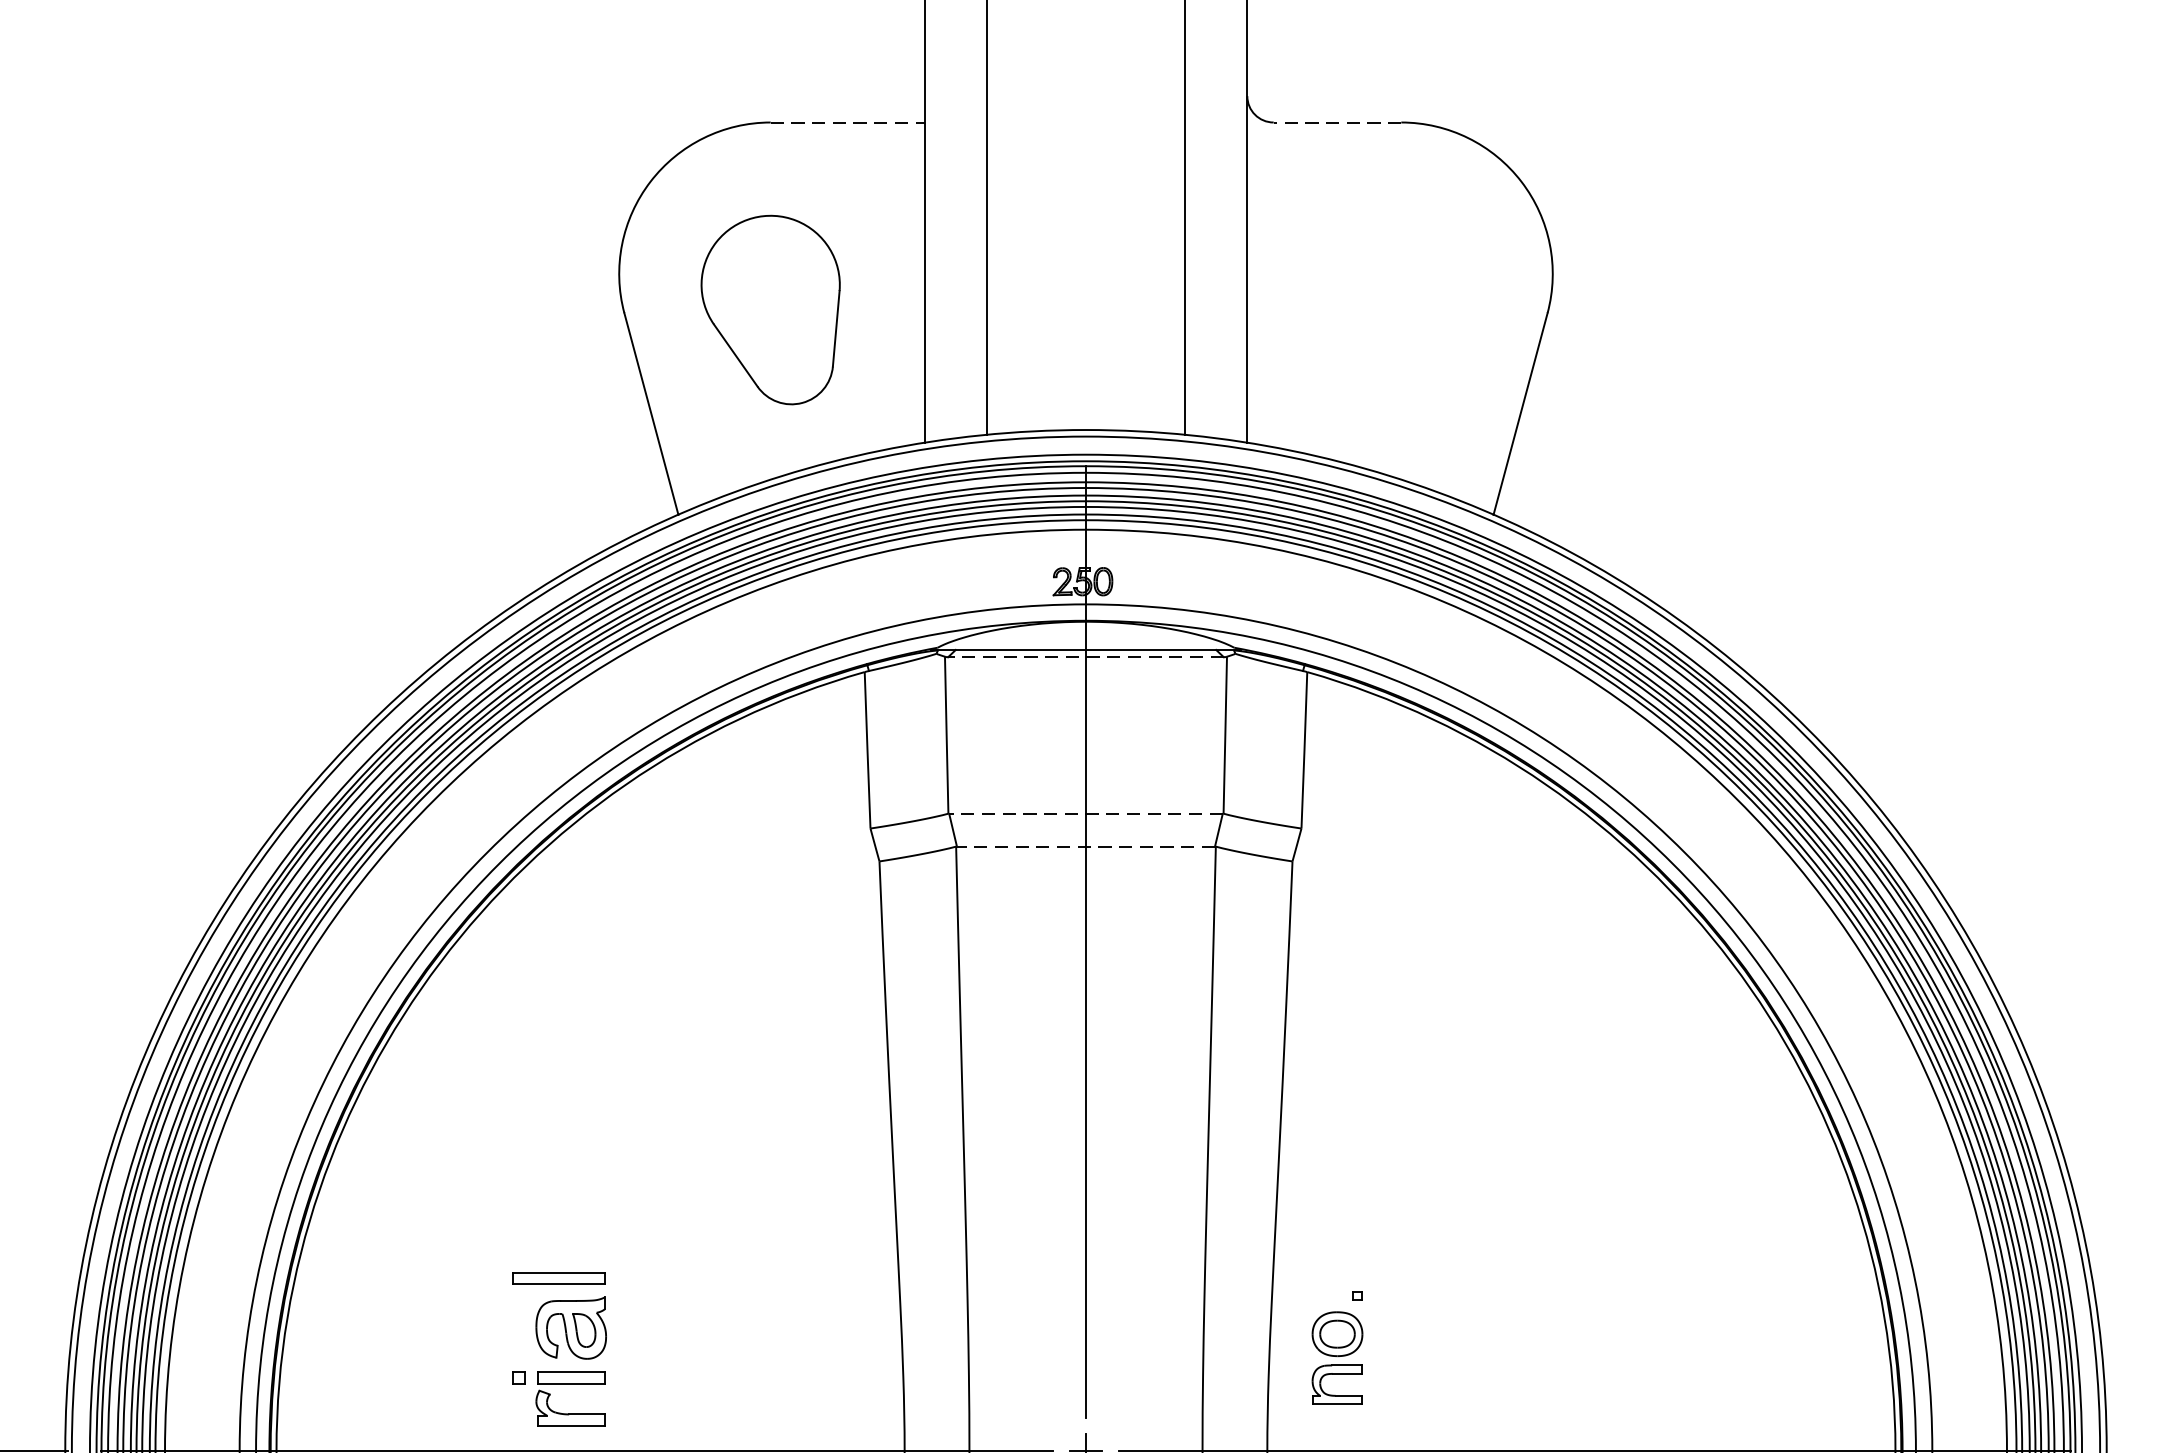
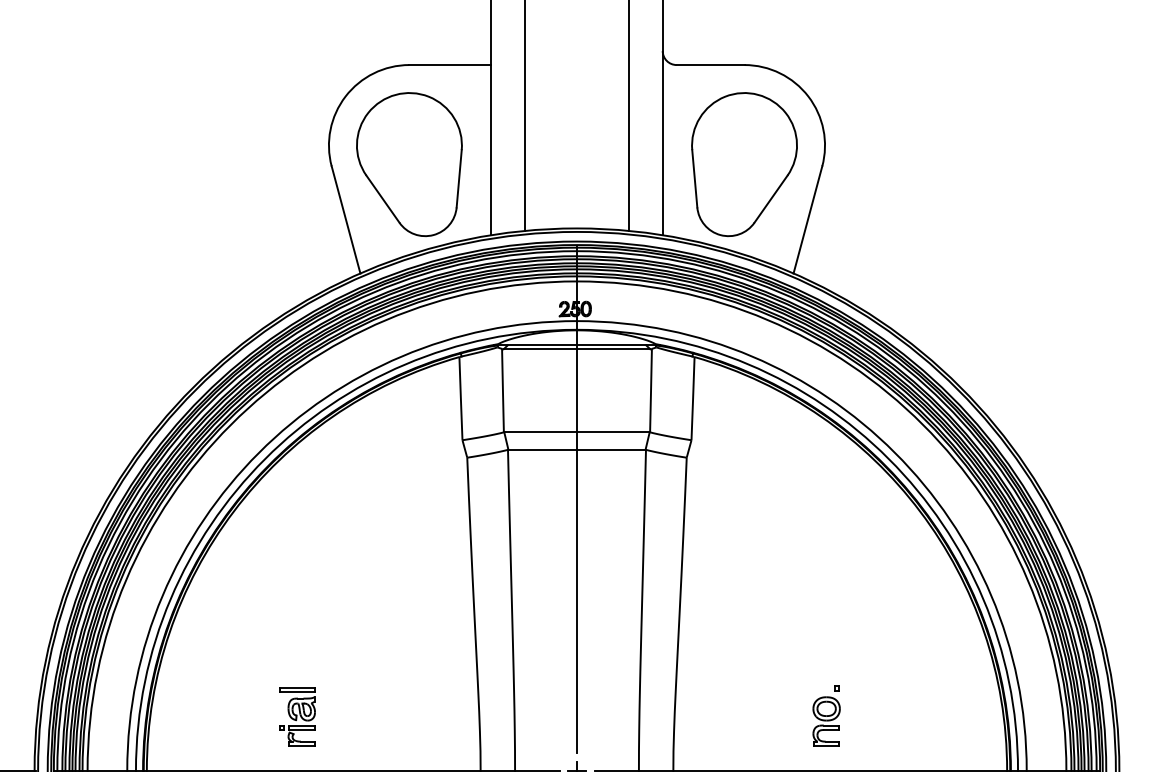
line: (847, 123) -> (450, 65), dashed -> solid
line: (1337, 123) -> (710, 65), dashed -> solid
part: (770, 309) -> (409, 164), size x1.43
part: (1401, 309) -> (744, 164), added
line: (1085, 657) -> (576, 349), dashed -> solid
line: (1085, 814) -> (576, 432), dashed -> solid
line: (1085, 846) -> (576, 449), dashed -> solid
part: (1337, 1346) -> (826, 715), moved
part: (560, 1348) -> (297, 716), size x0.71

